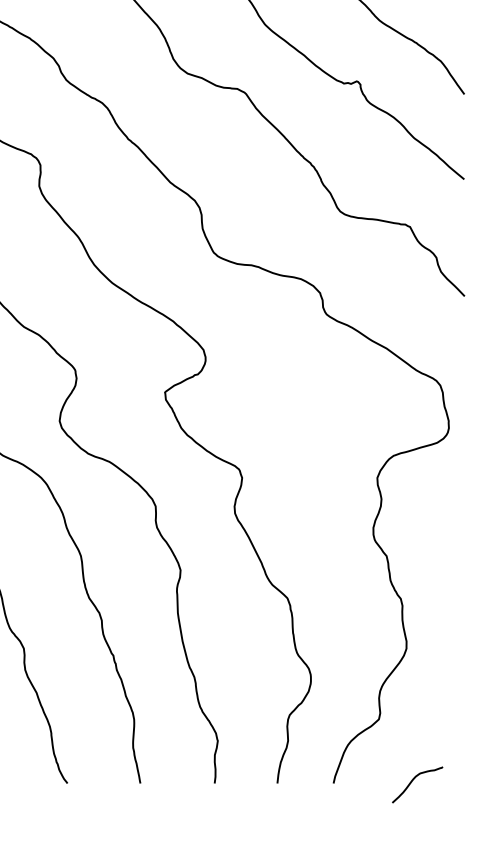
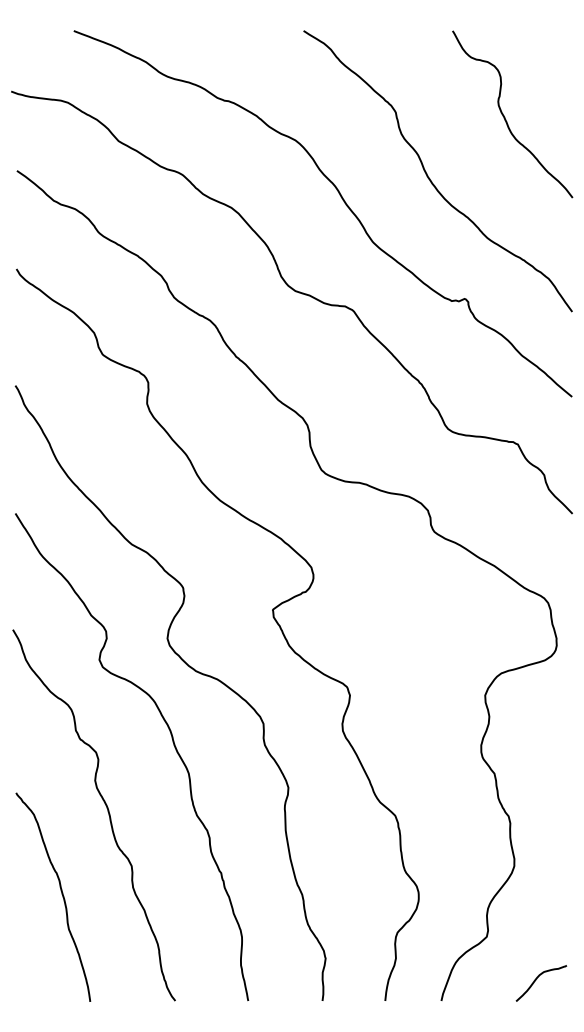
curve: (413, 780) -> (537, 979), moved

